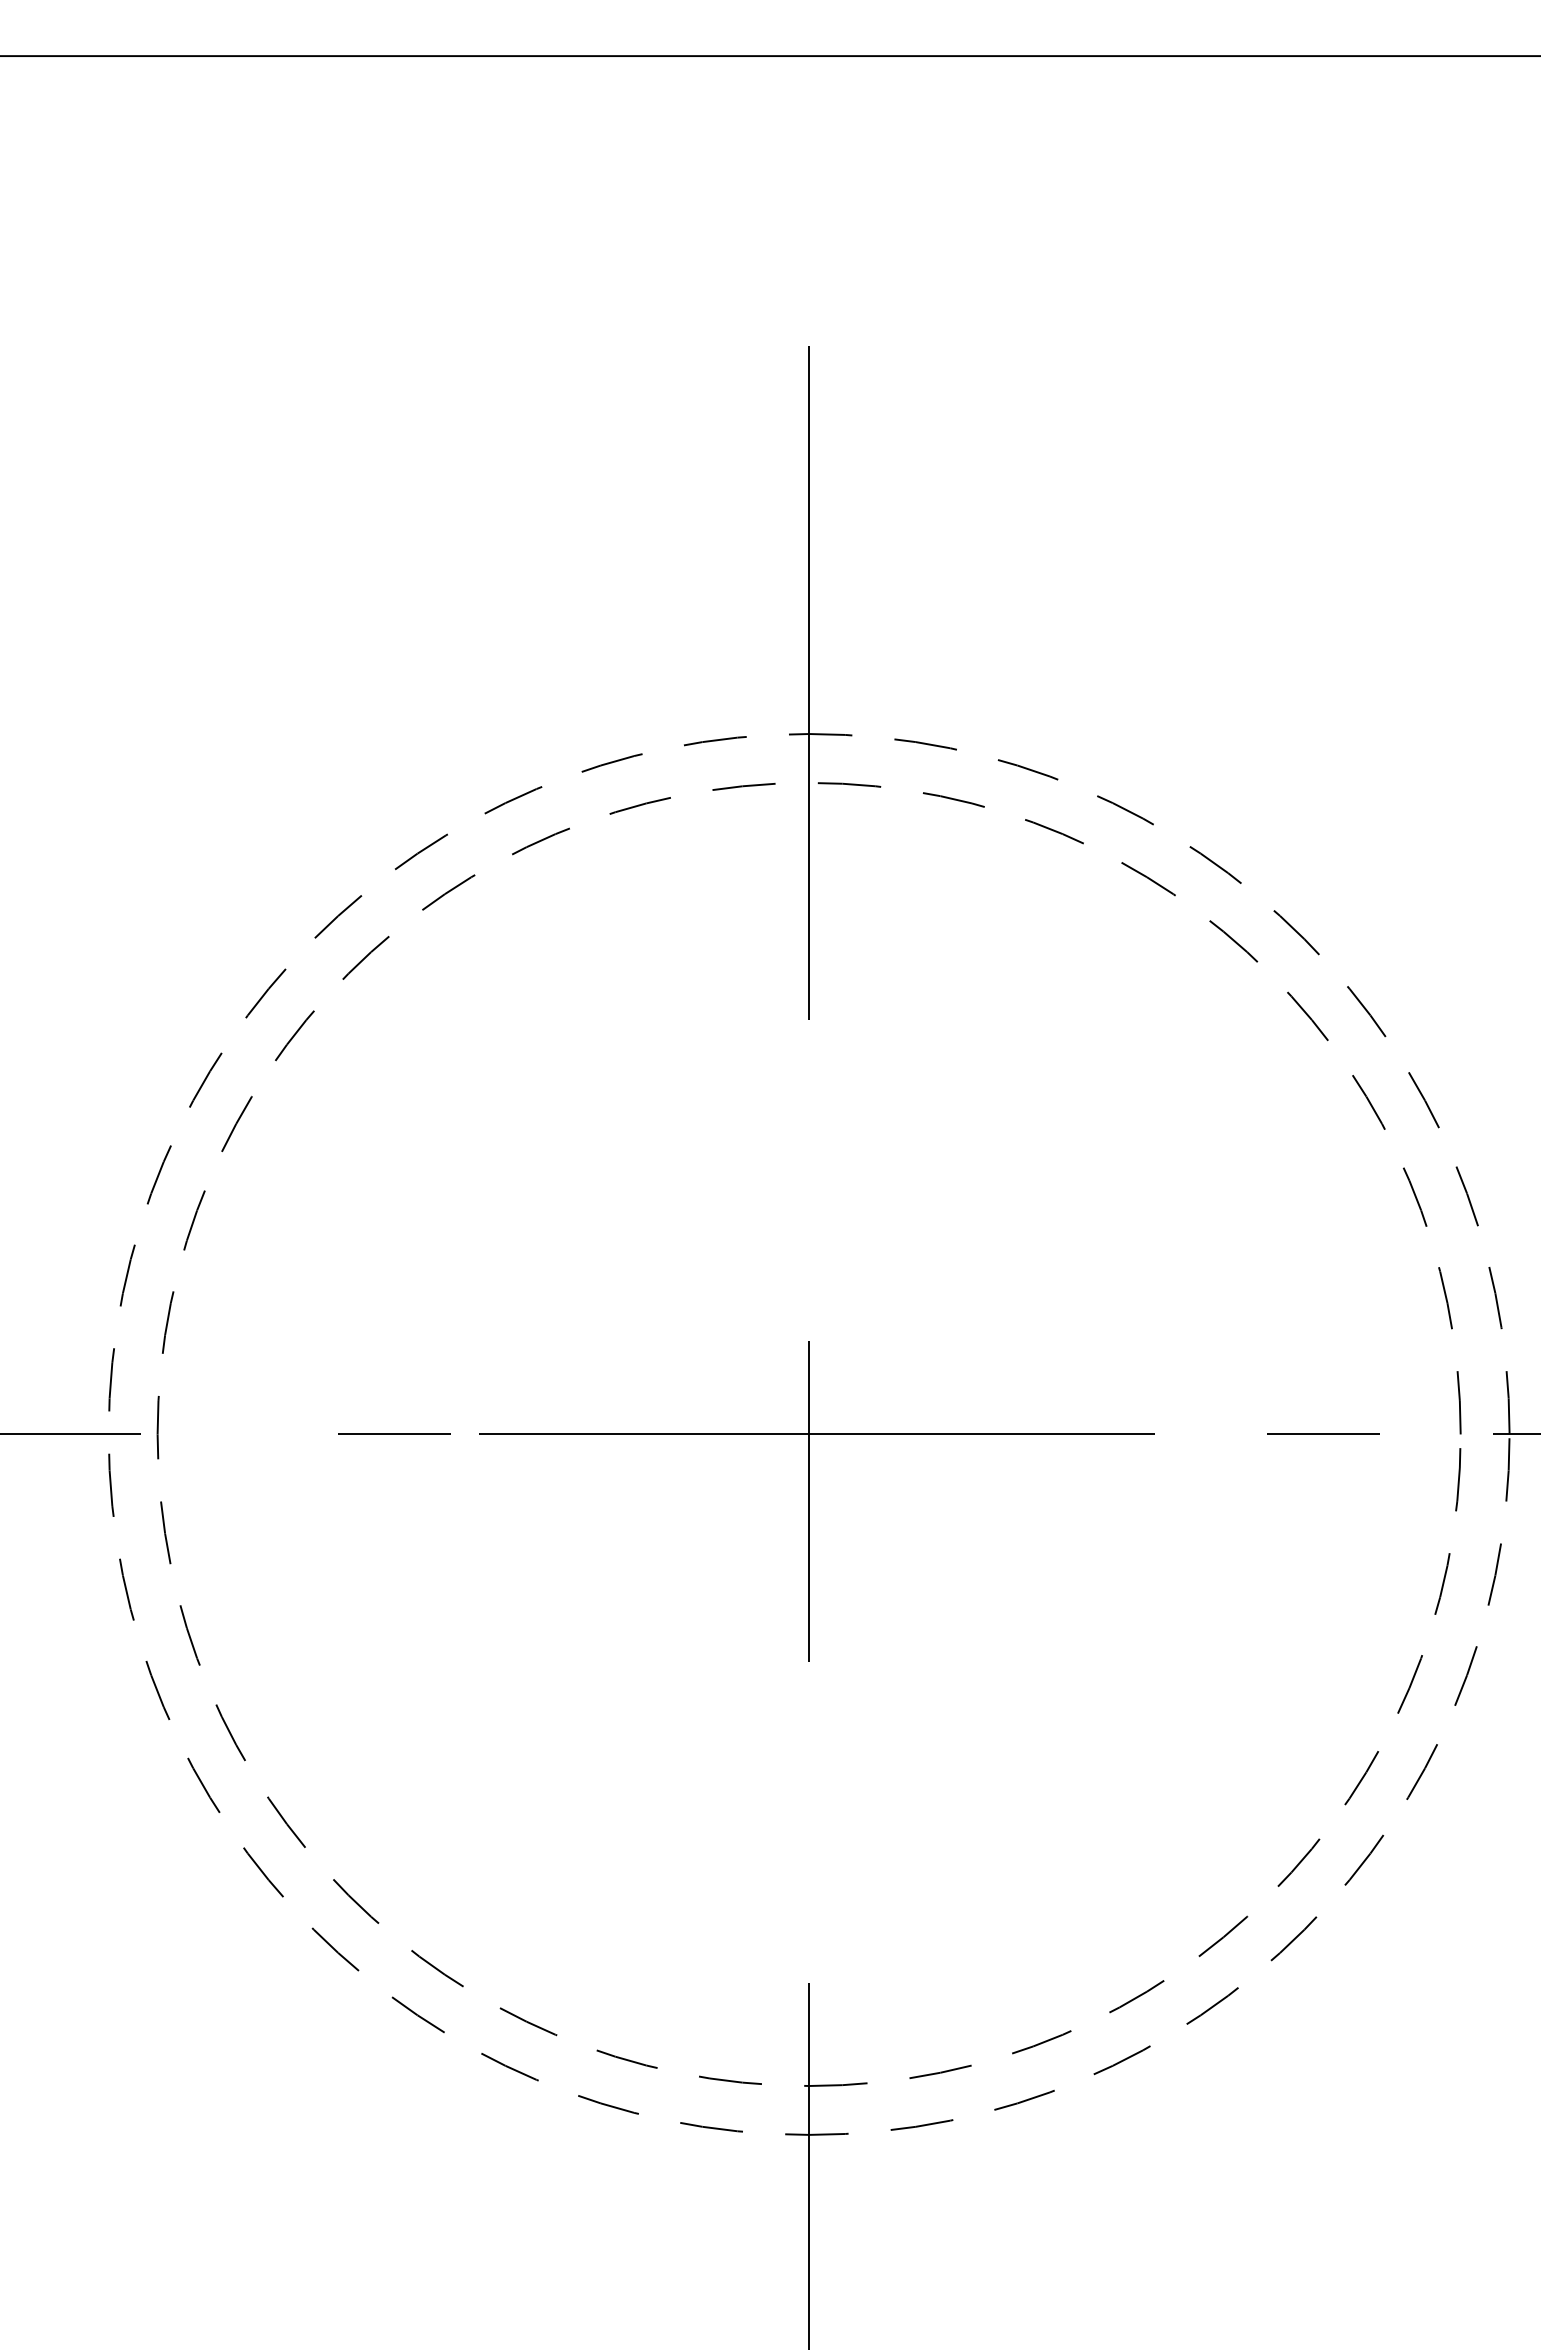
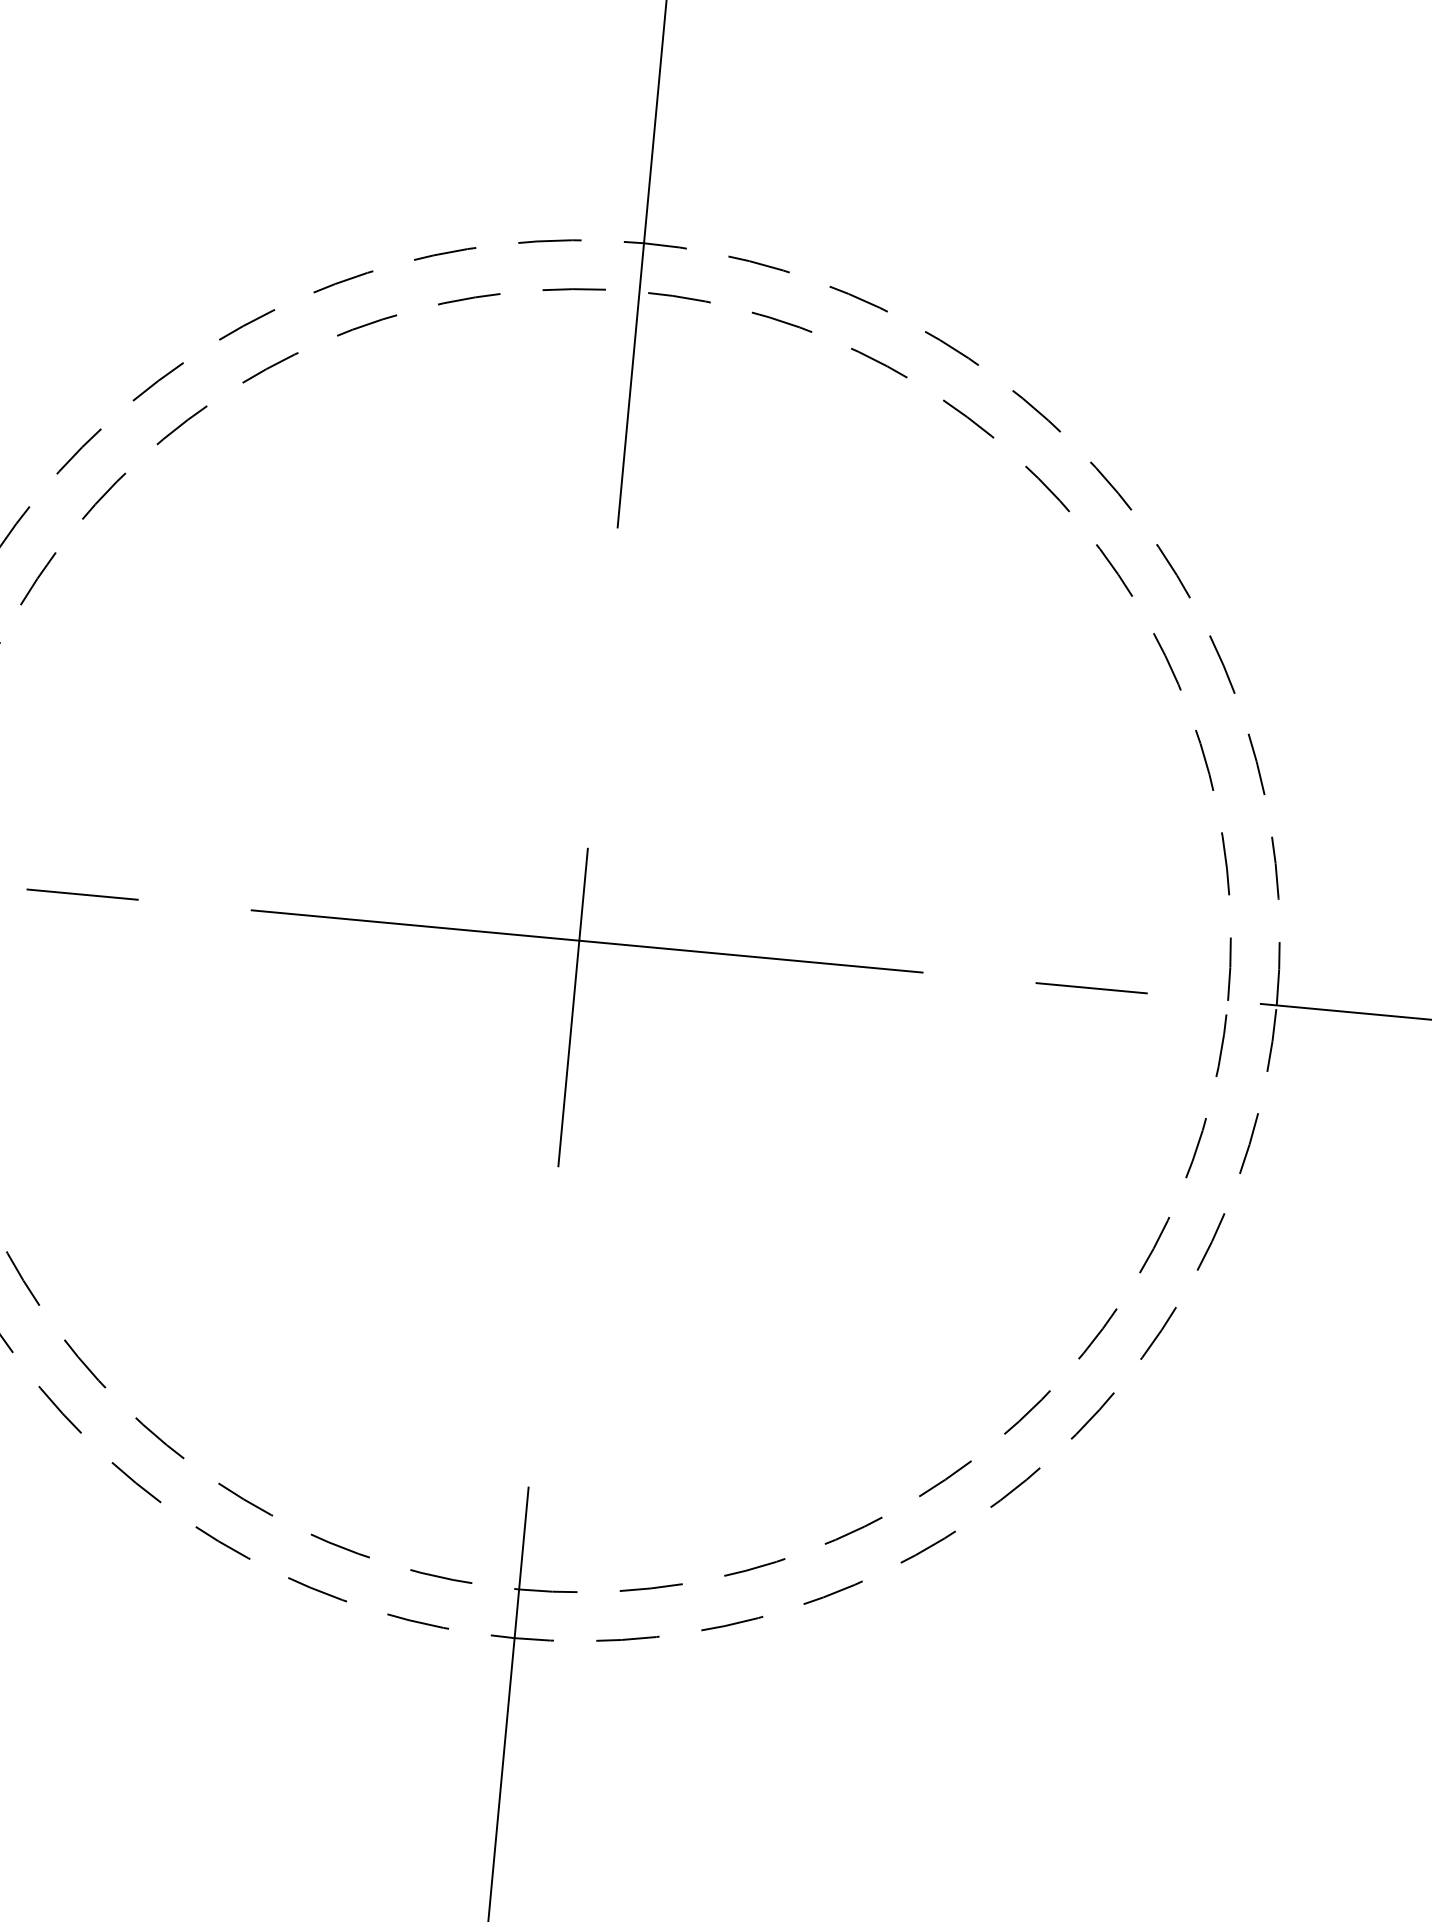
line: (394, 1433) -> (82, 893), moved

